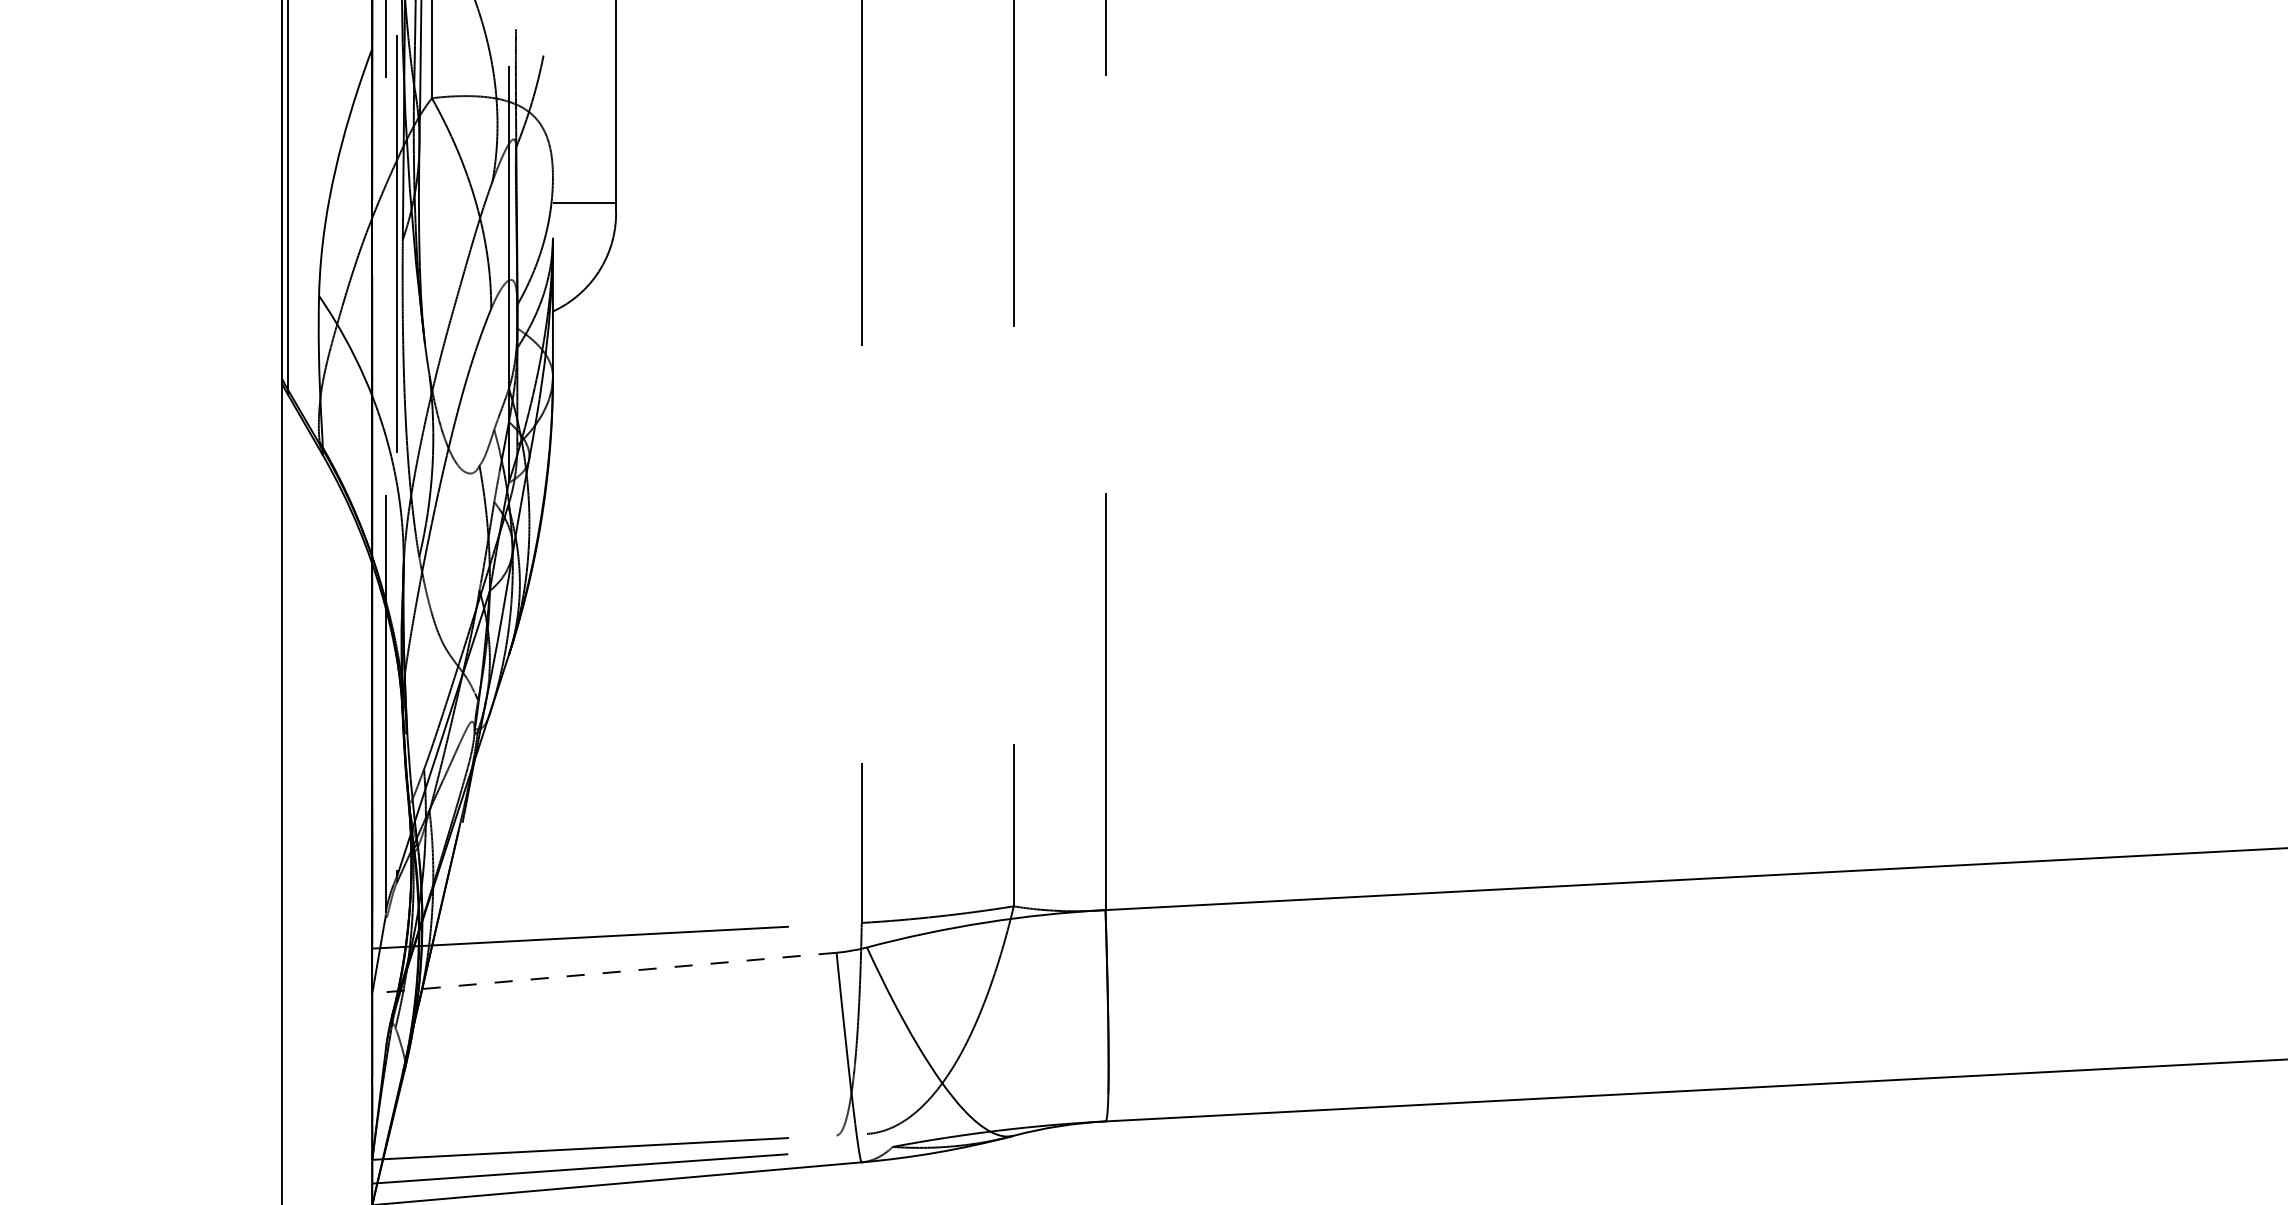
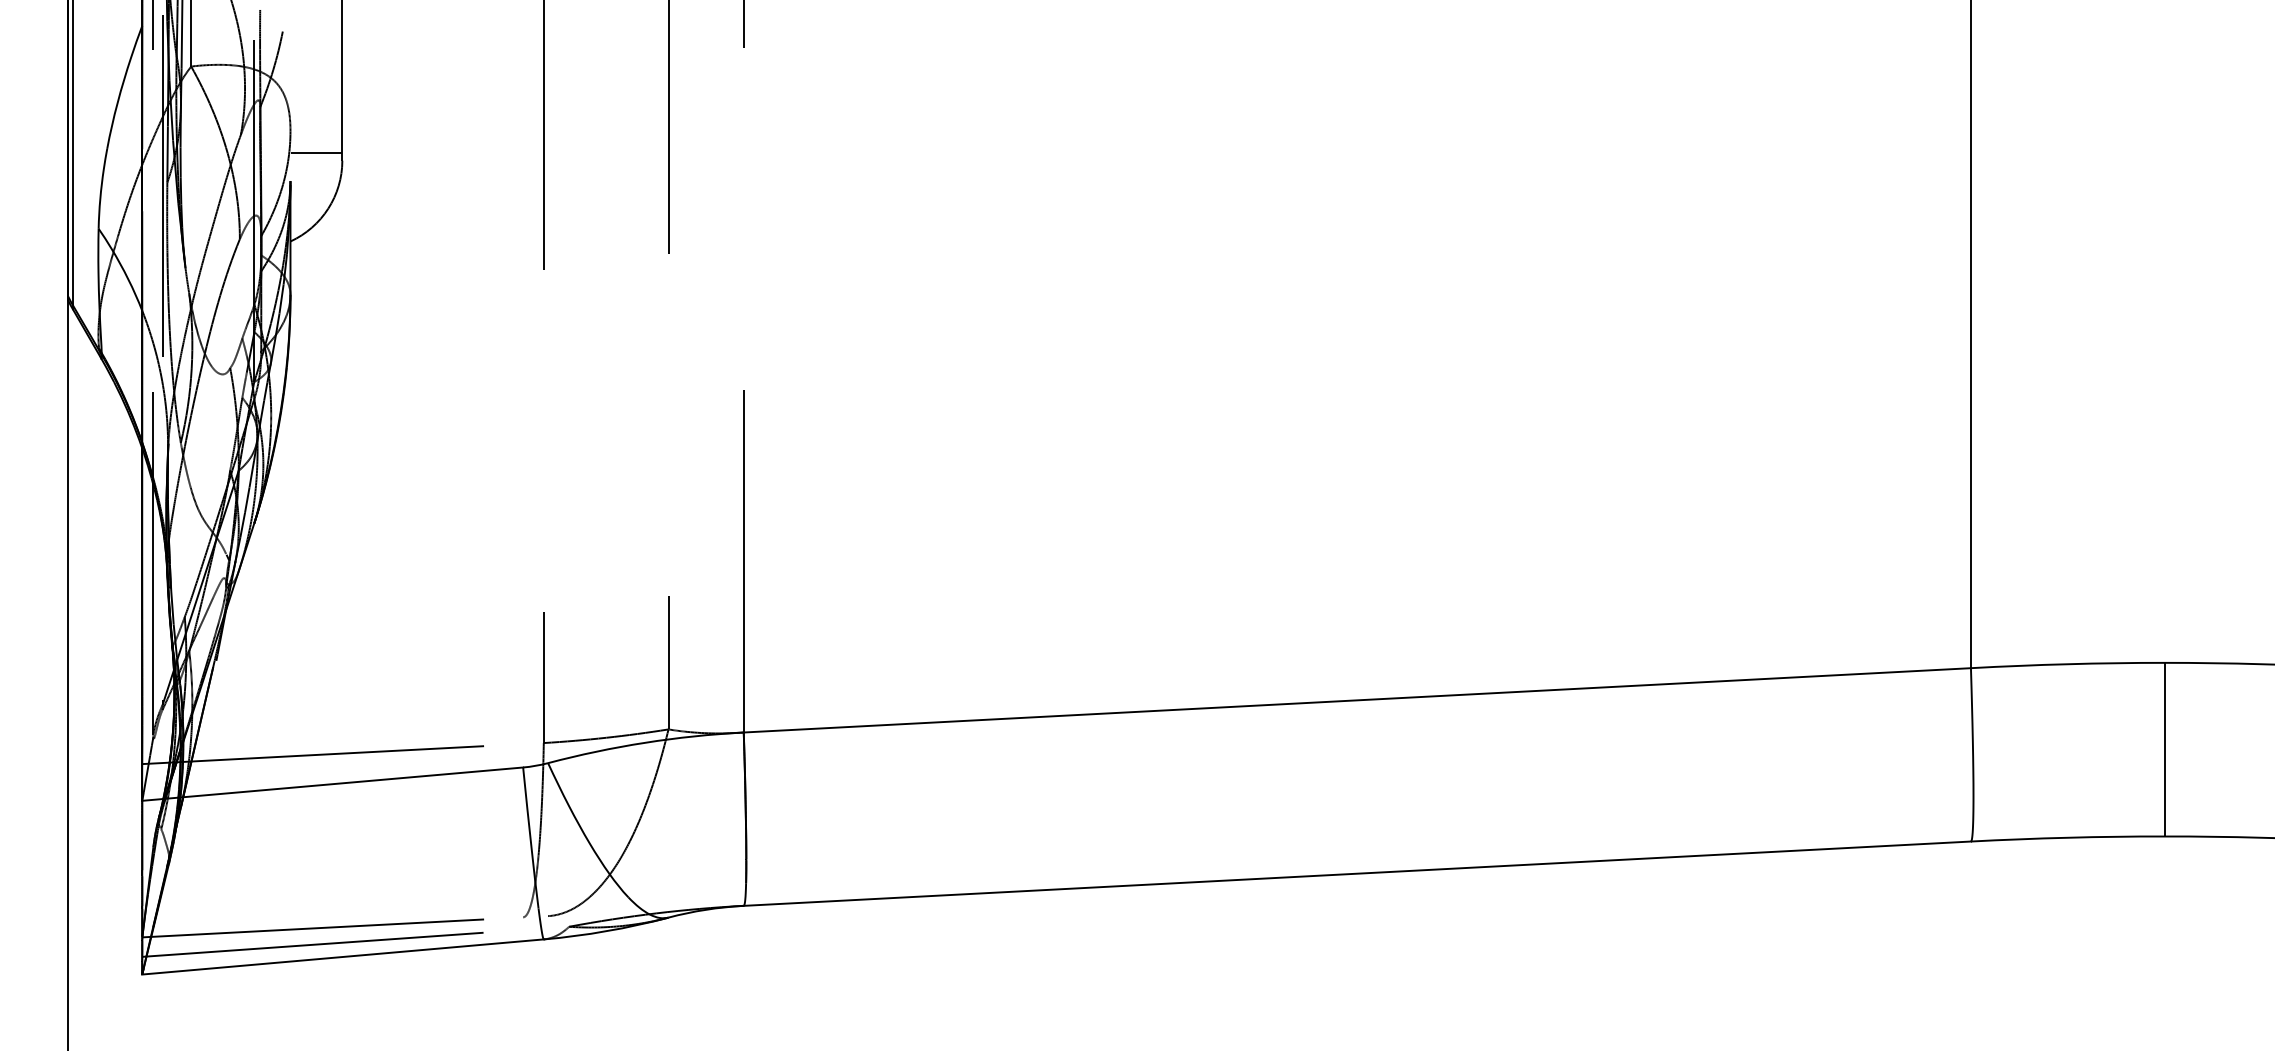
line: (604, 973) -> (332, 784), dashed -> solid

